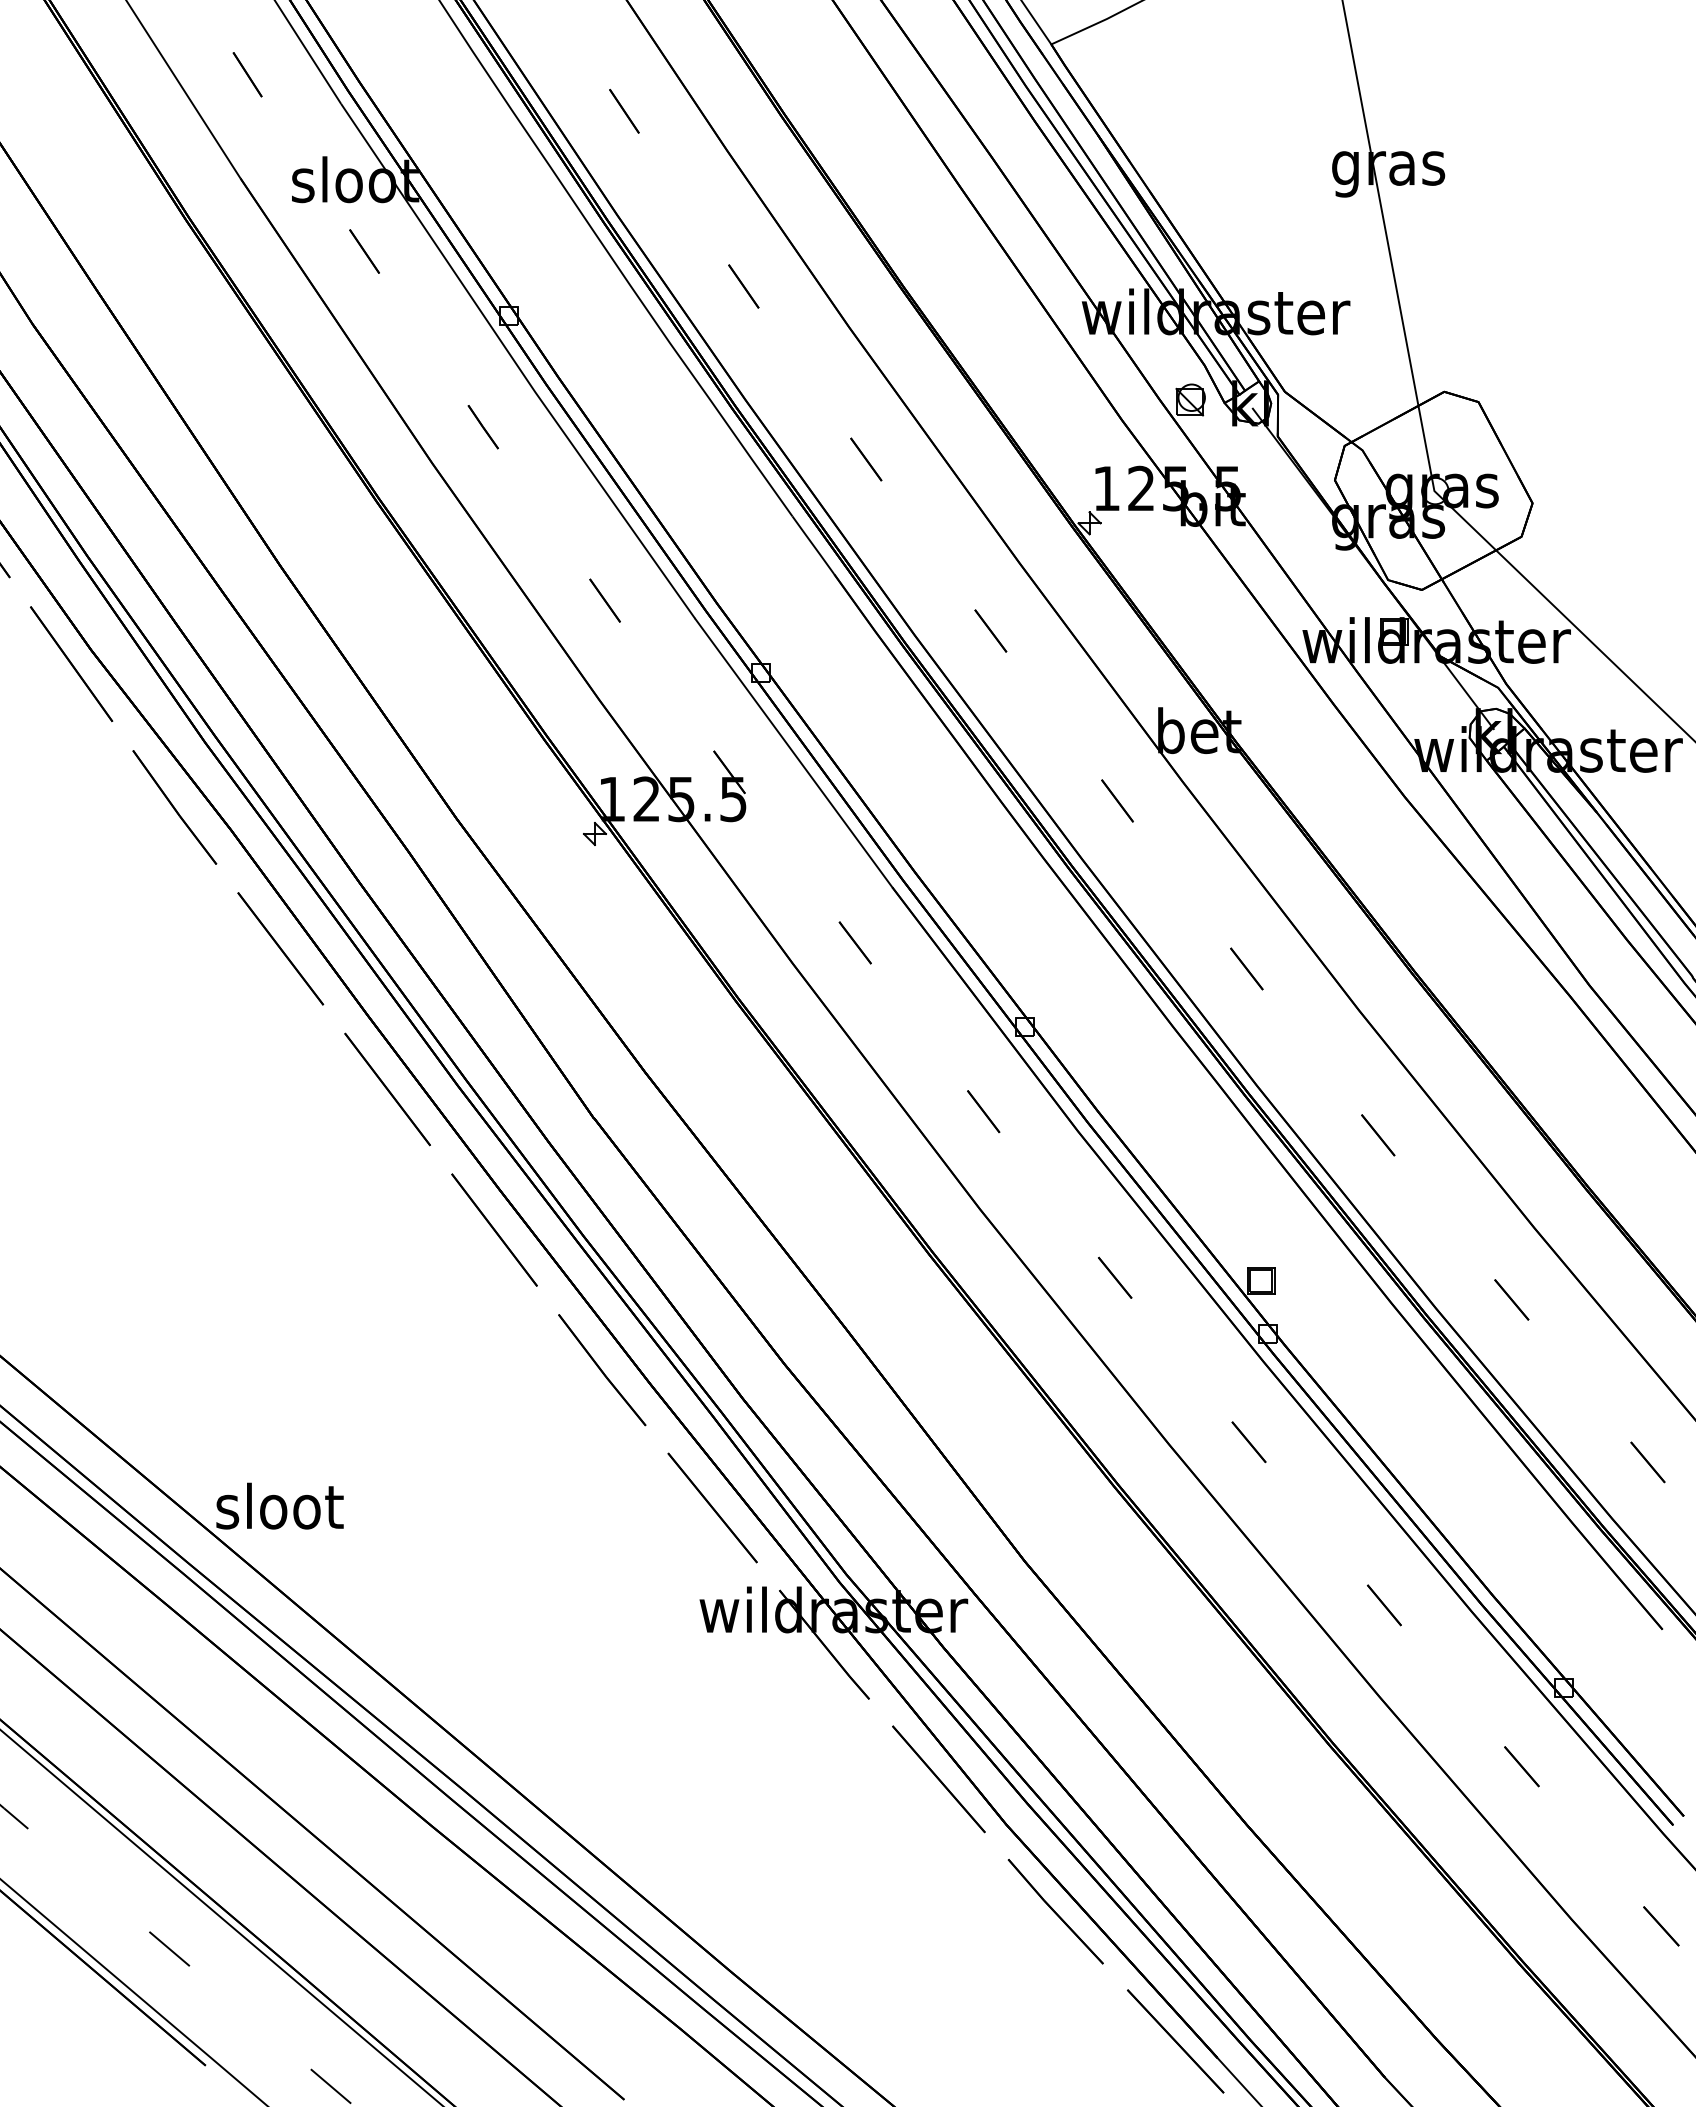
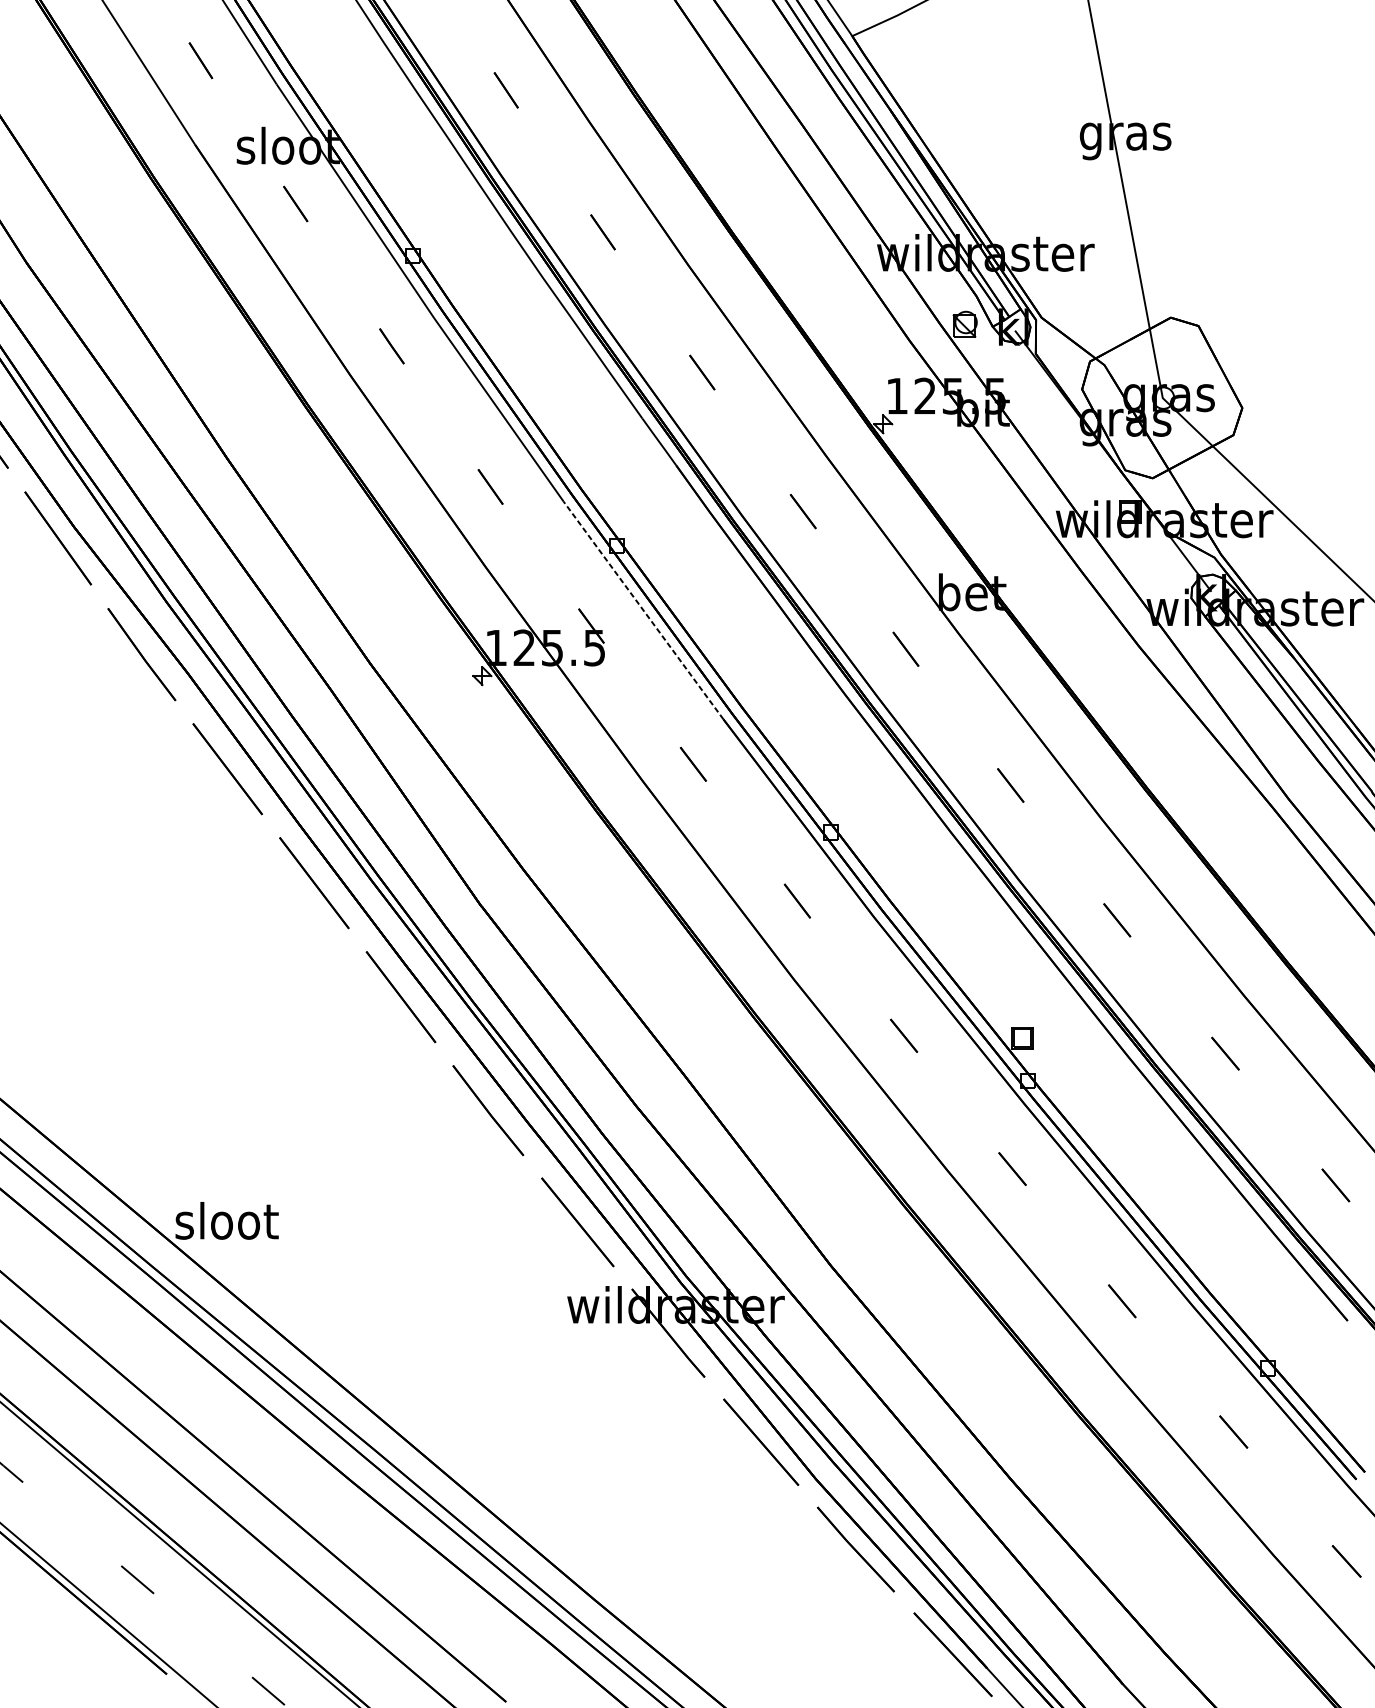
line: (793, 753) -> (643, 610), solid -> dashed

